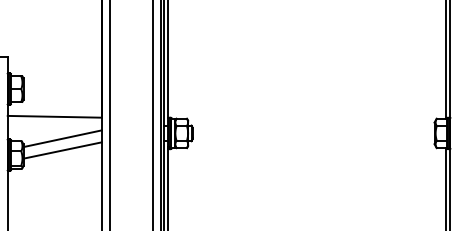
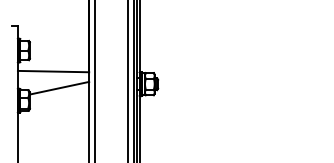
line: (62, 150) -> (59, 97), removed

